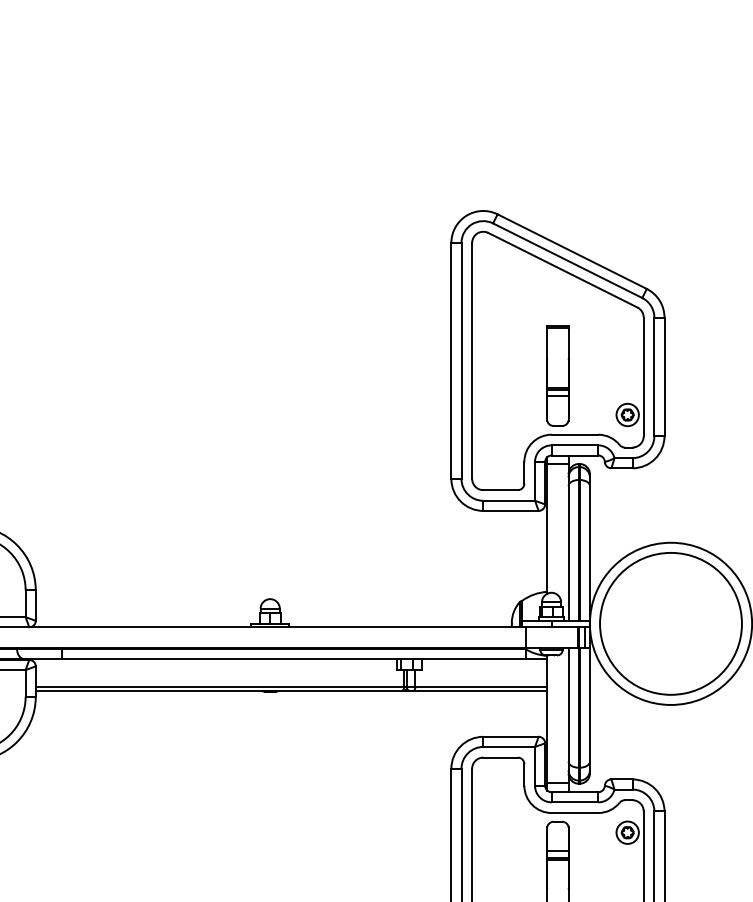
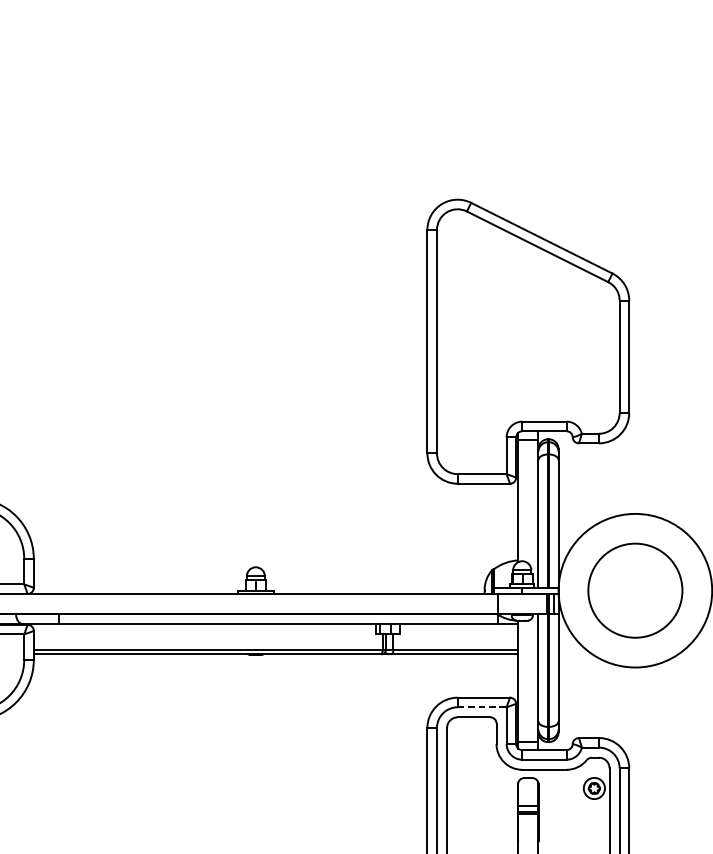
part: (557, 360) -> (527, 341), removed
circle: (670, 623) -> (634, 590), size x0.7
line: (509, 746) -> (482, 706), solid -> dashed

